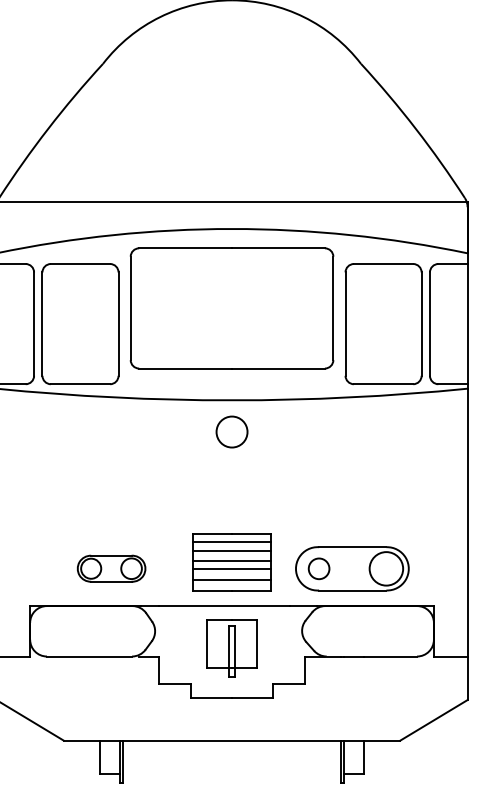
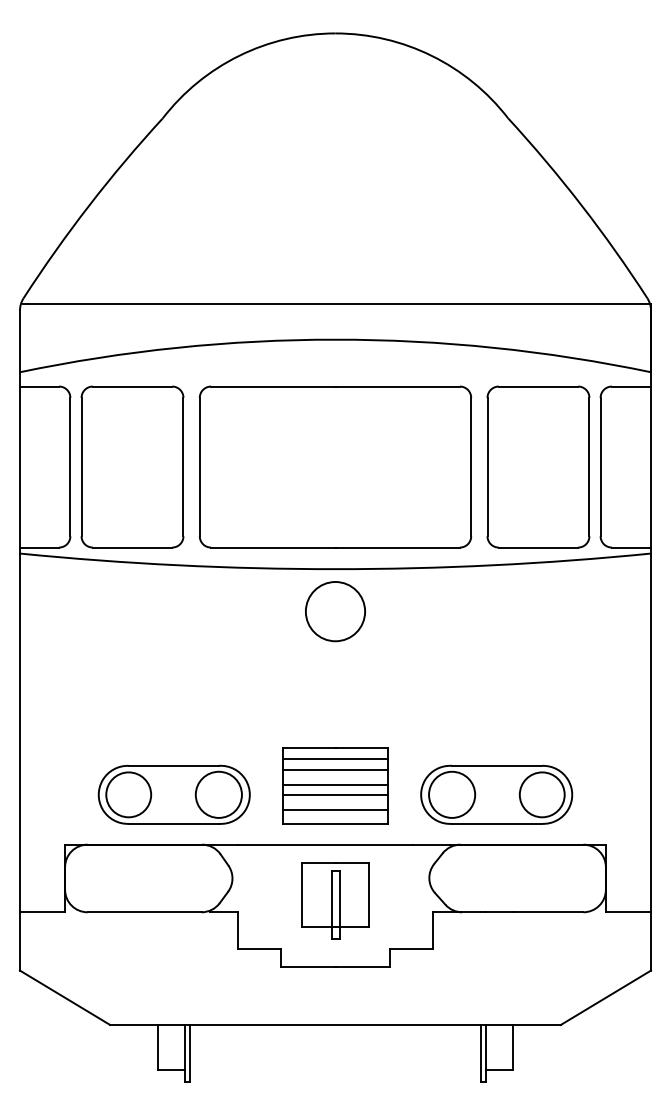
part: (232, 308) -> (335, 466), moved
circle: (232, 431) -> (335, 611), size x1.43
part: (111, 568) -> (173, 794), size x1.67
circle: (319, 568) -> (452, 794), size x1.67

